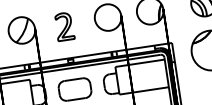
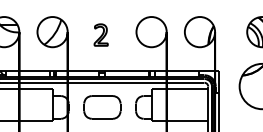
part: (63, 26) -> (100, 34), size x0.7

